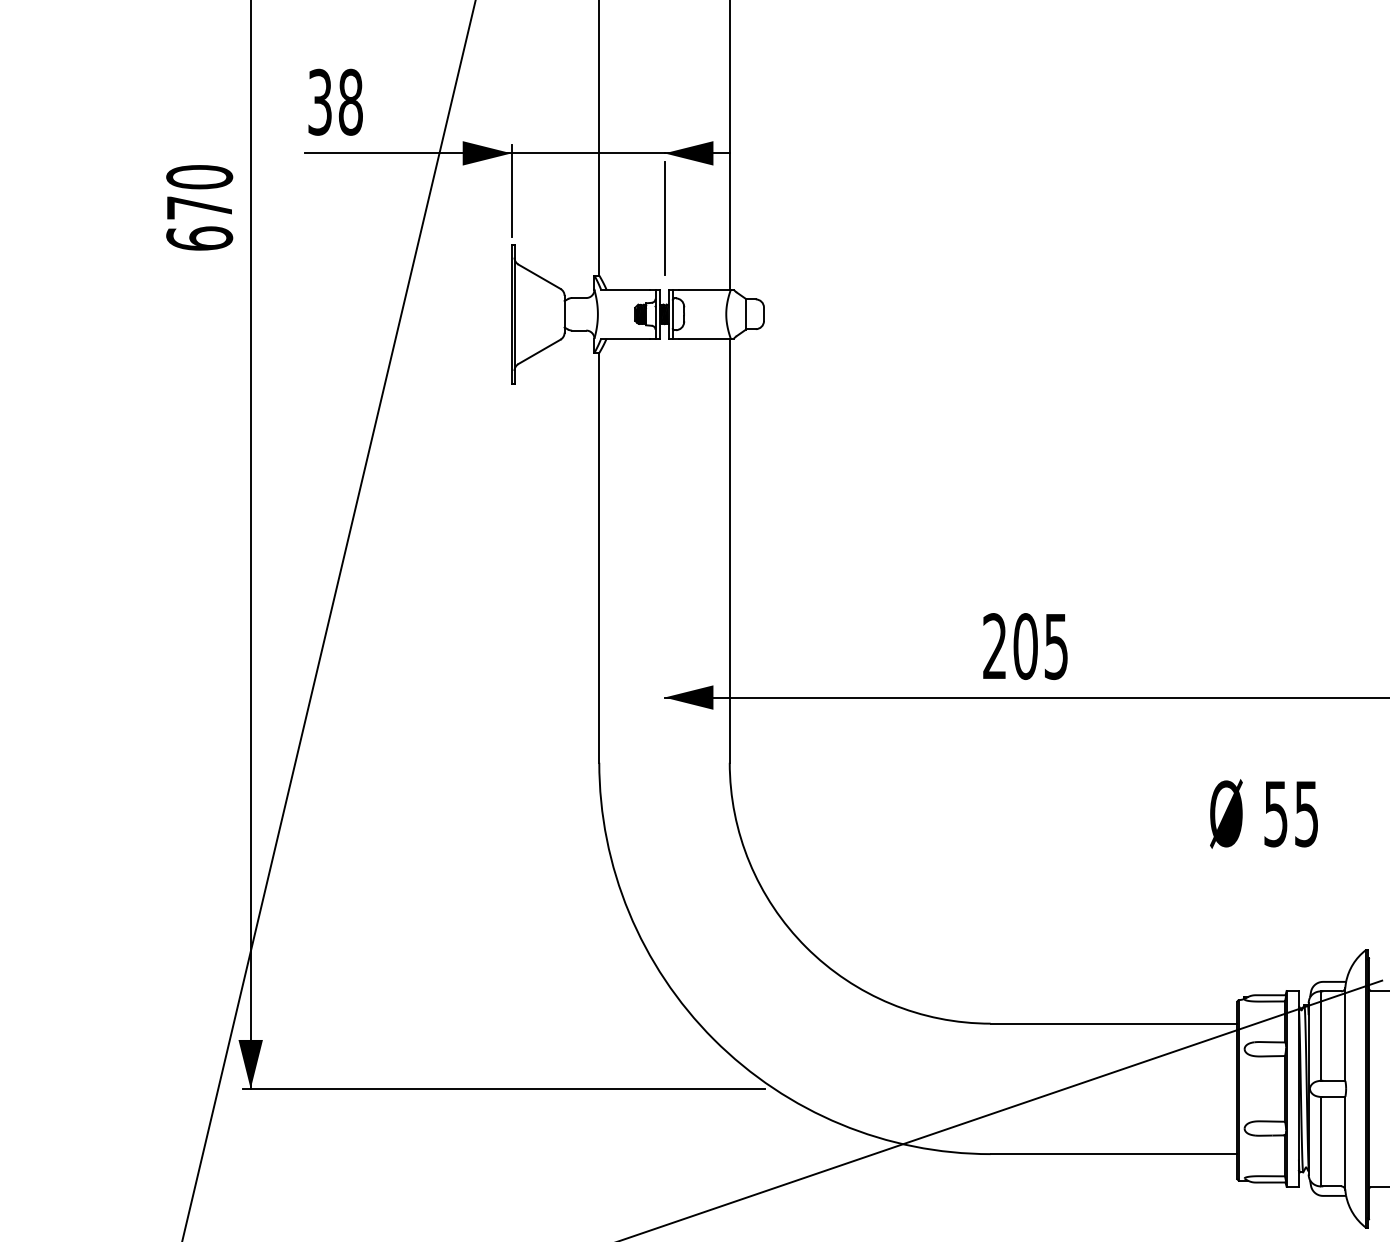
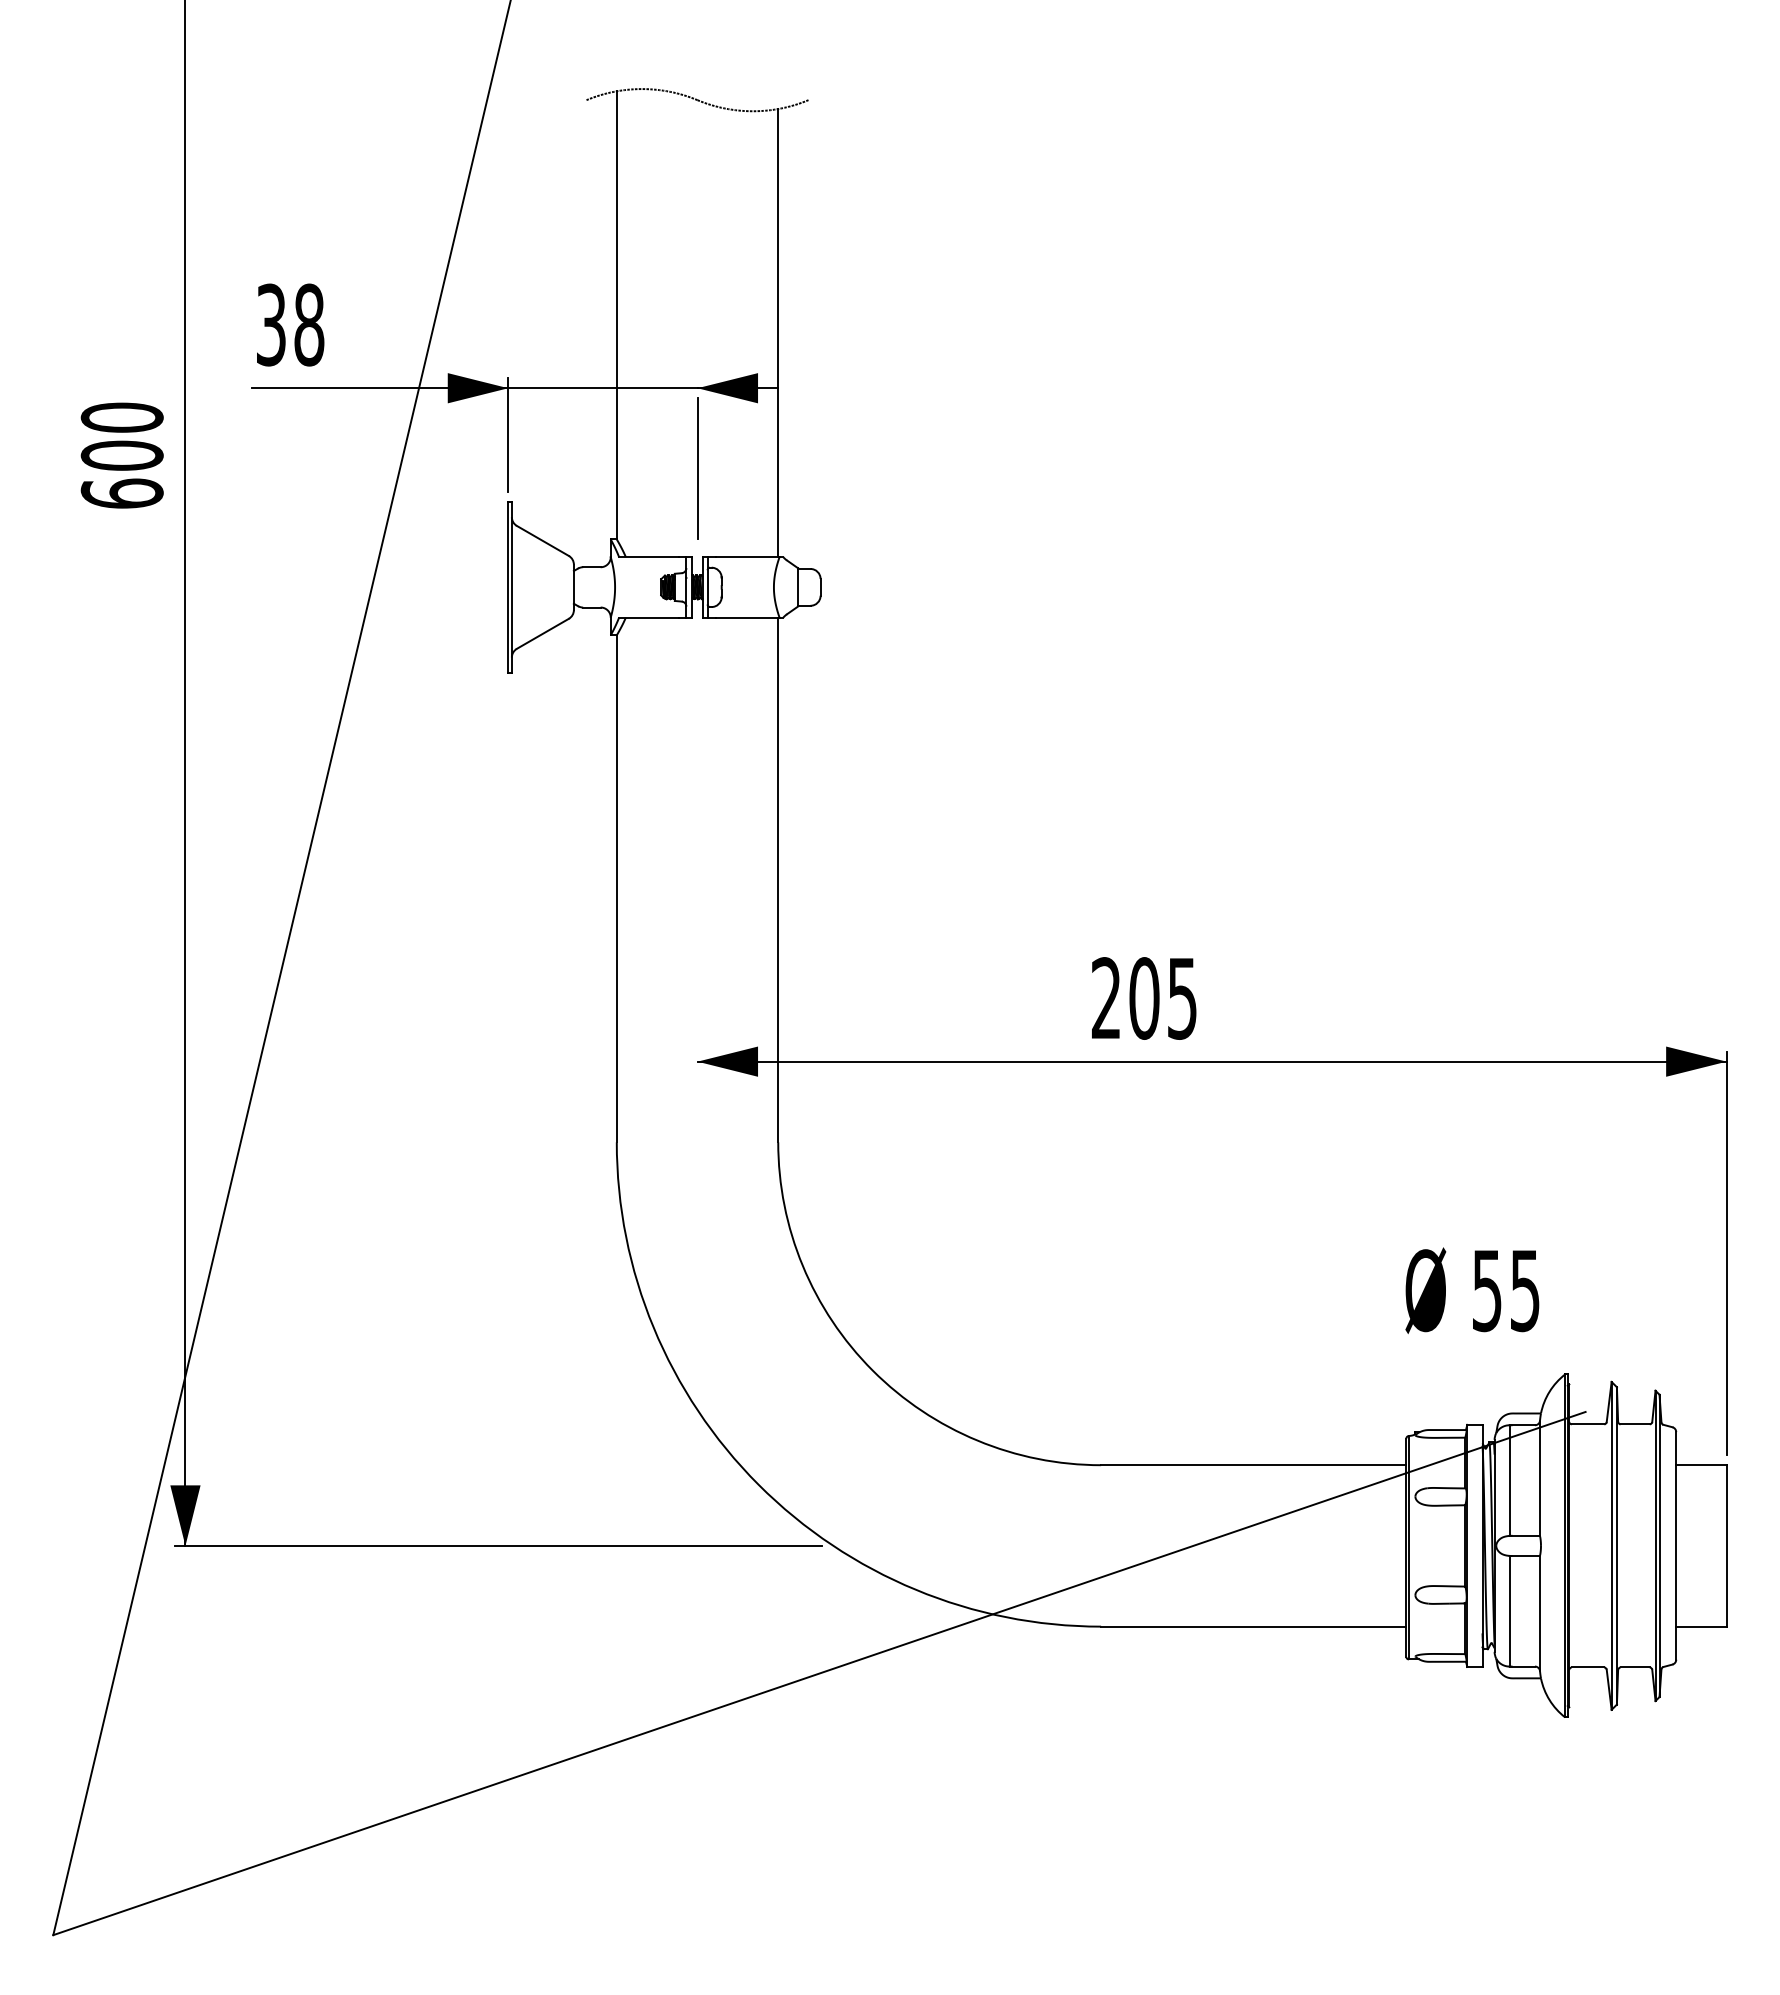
text: (199, 207) -> (121, 455), 670 -> 600
text: (1264, 813) -> (1472, 1290), moved

